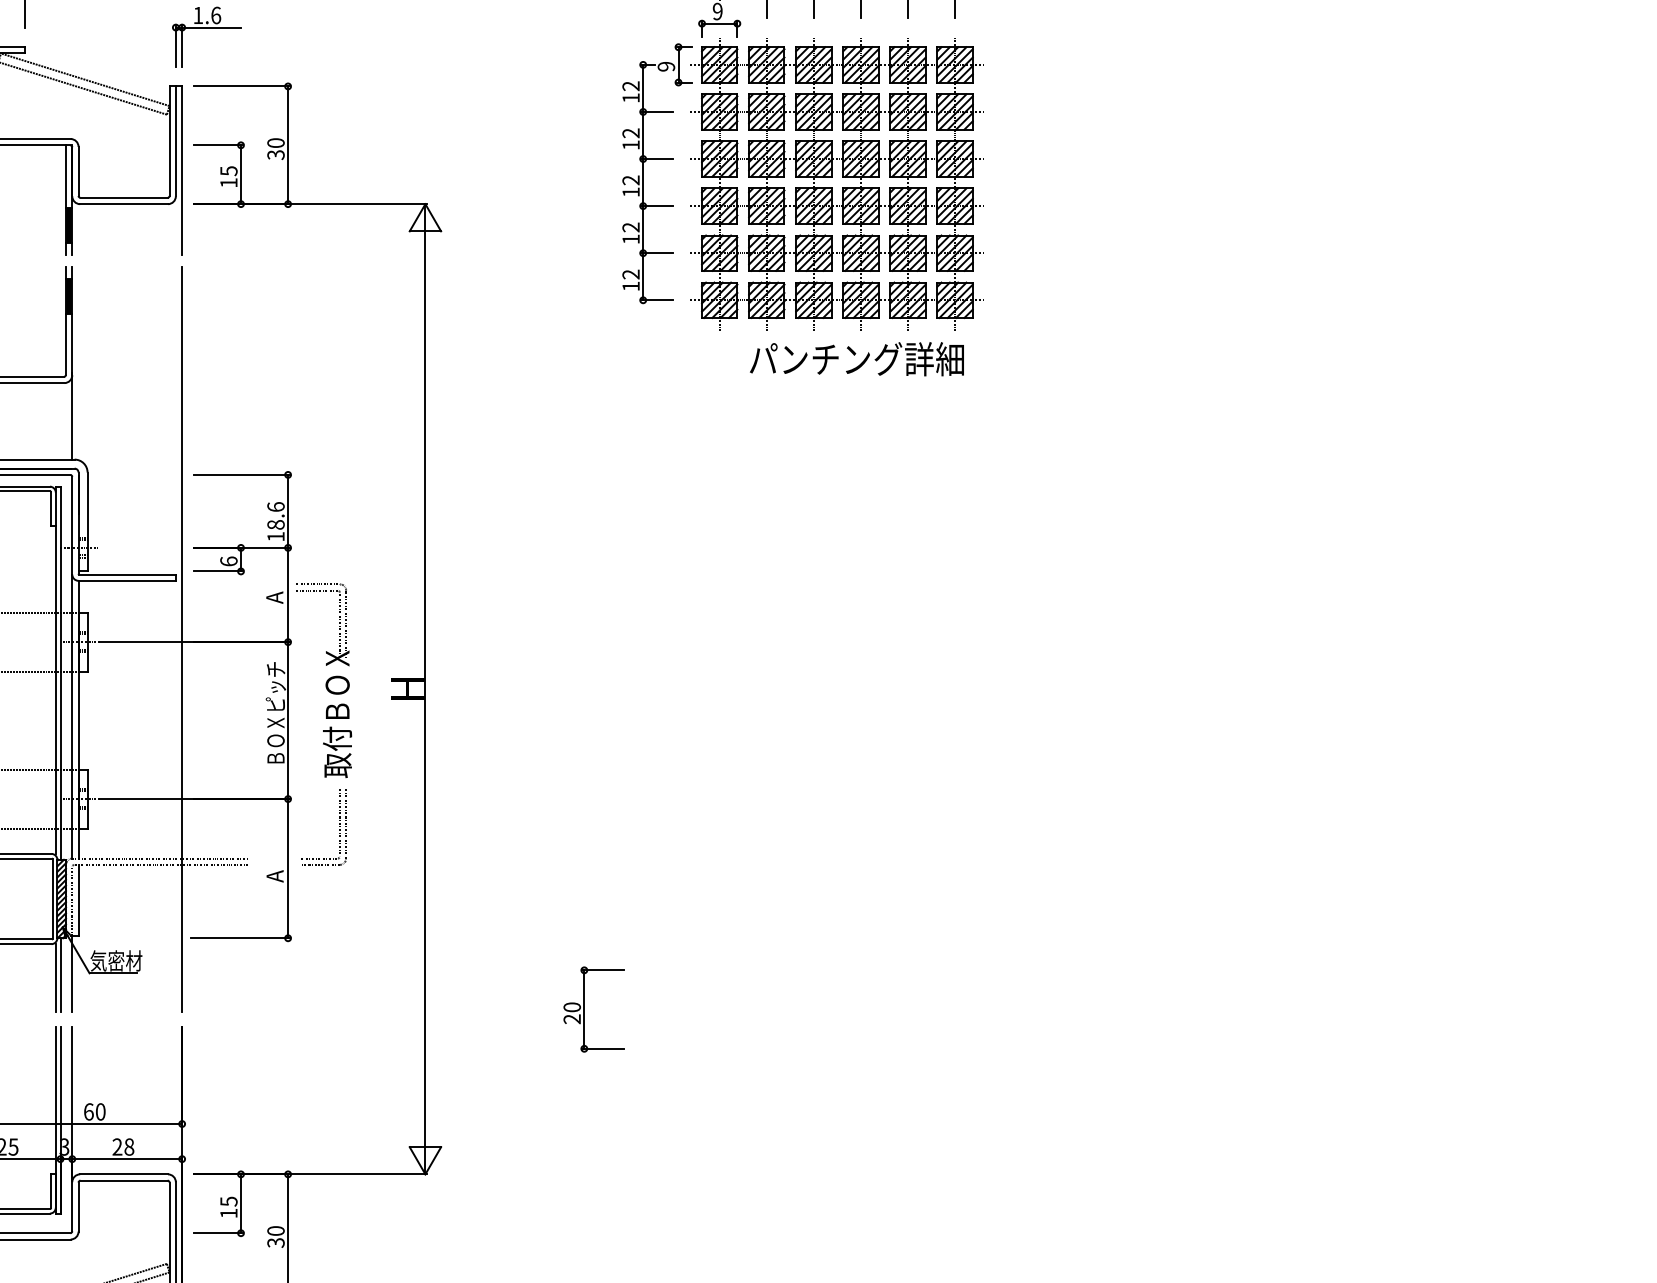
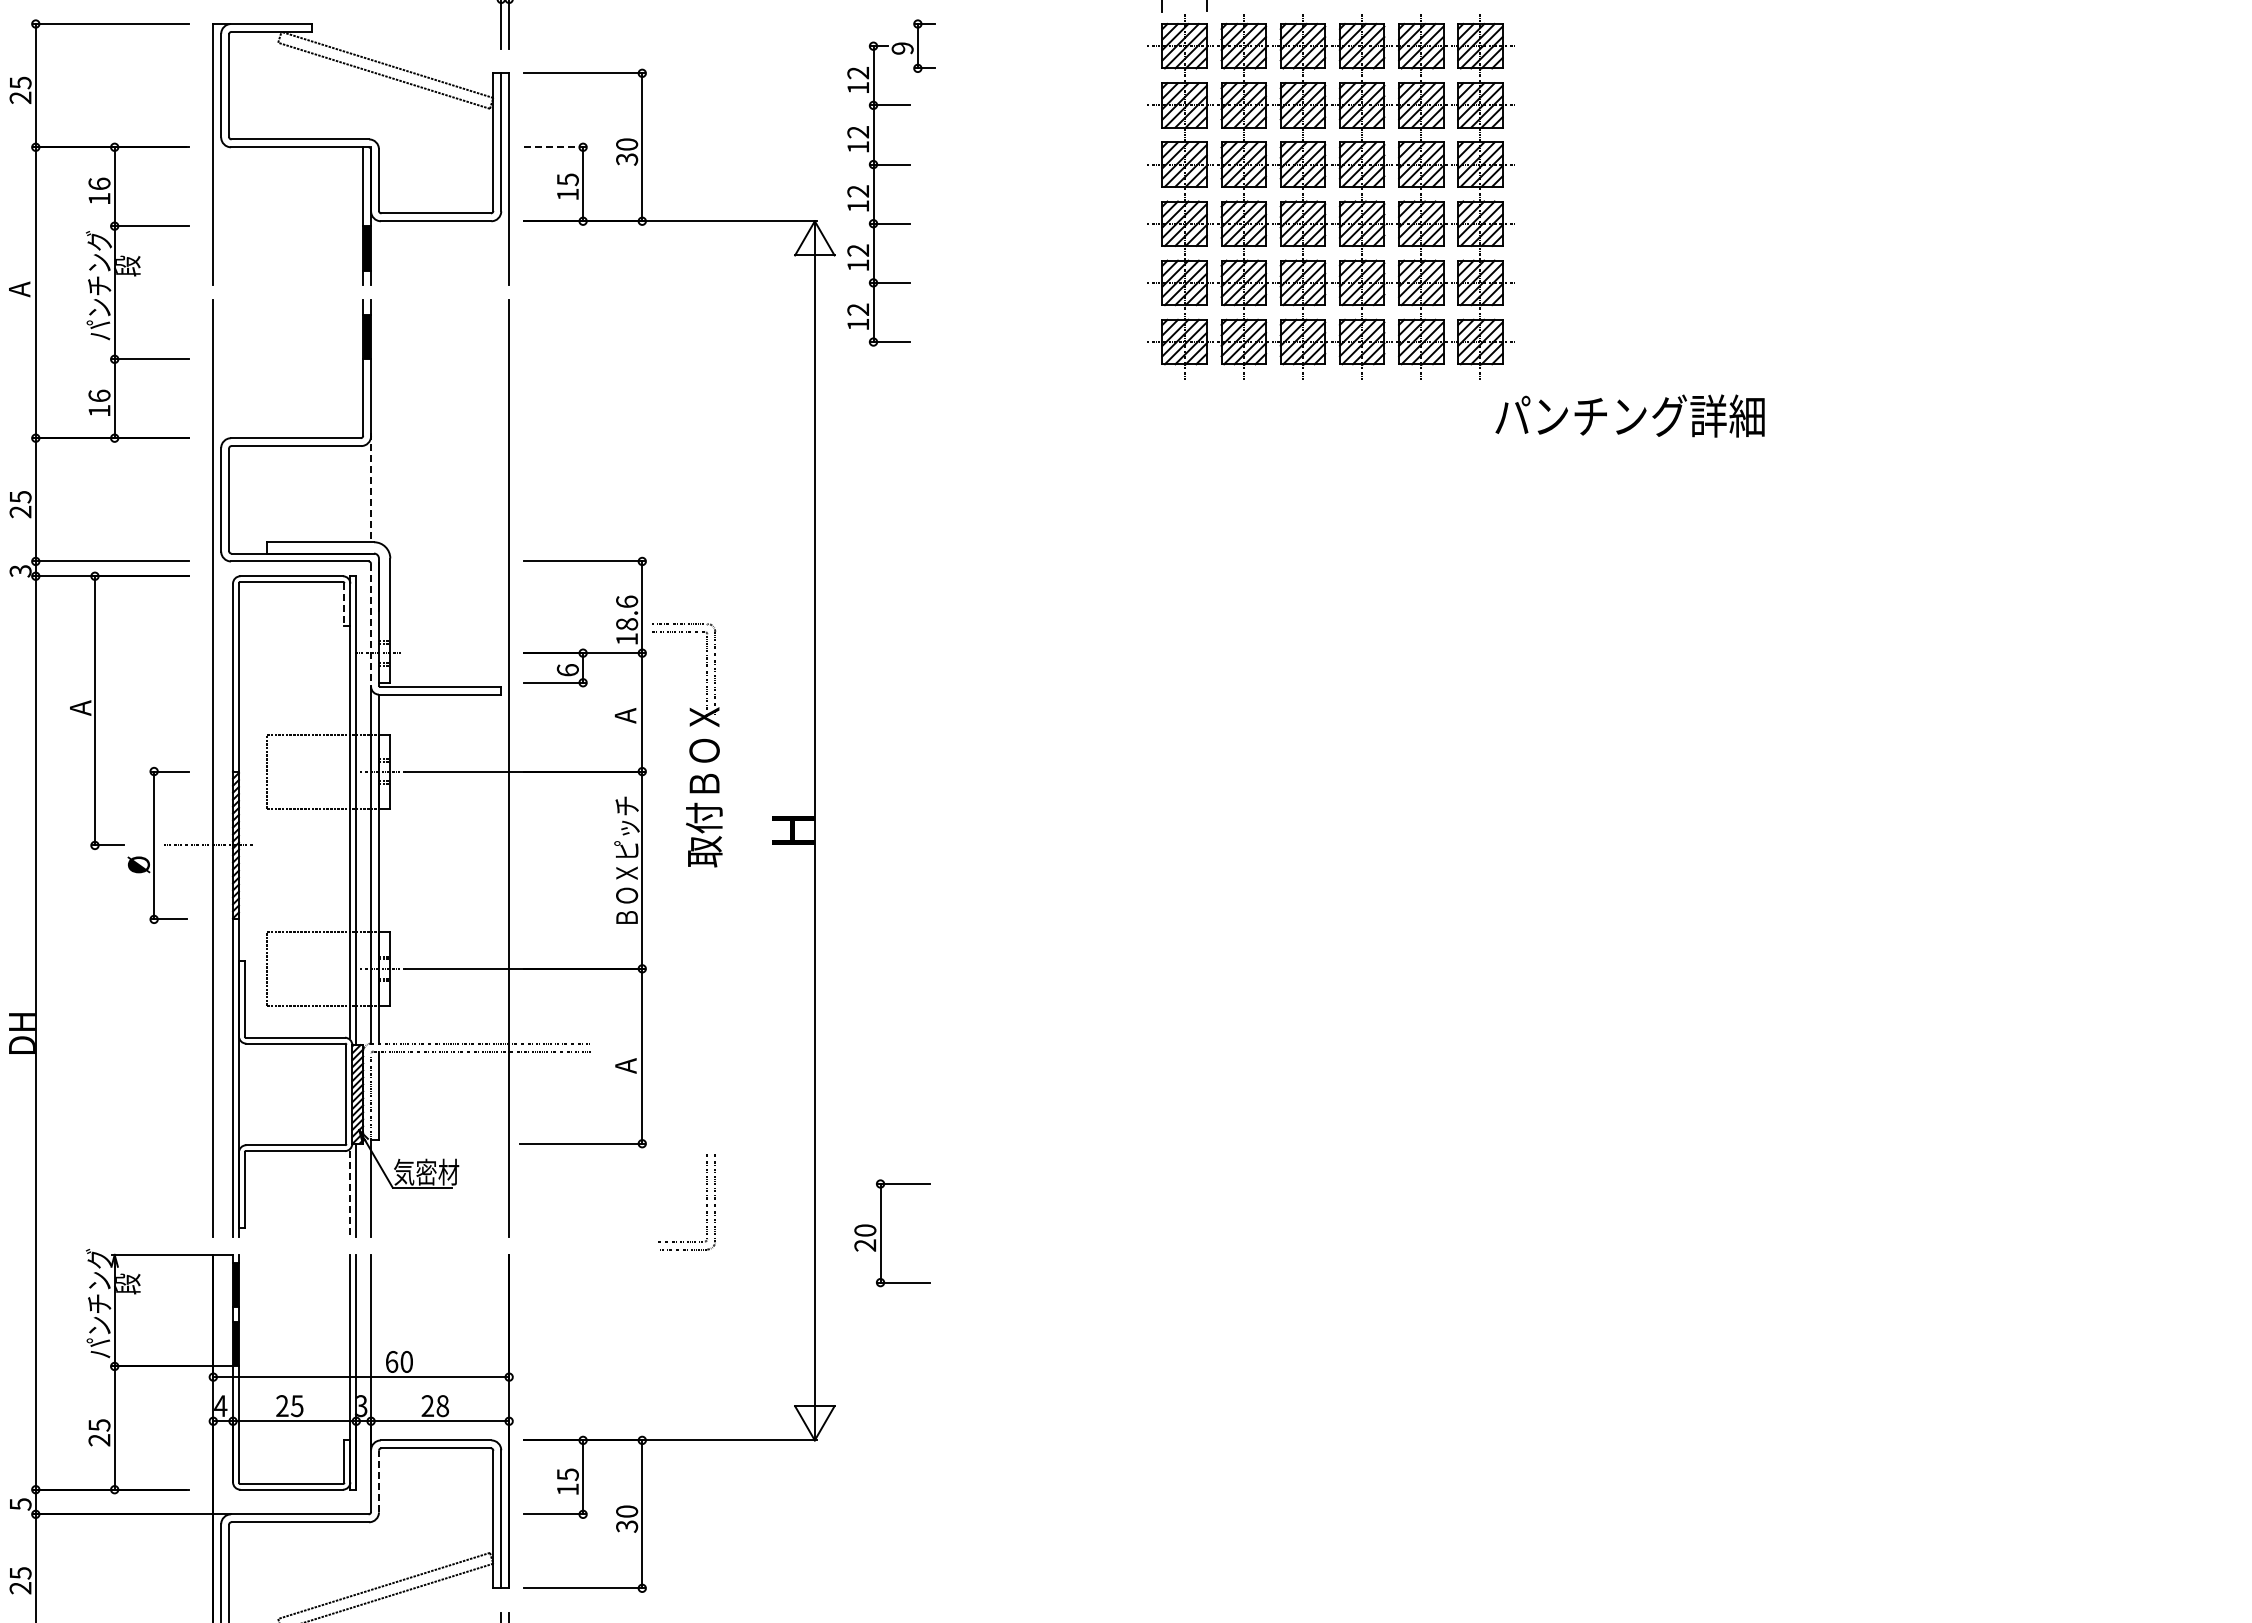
line: (218, 145) -> (554, 147), solid -> dashed
part: (657, 159) -> (891, 165), moved
text: (856, 358) -> (1629, 415), moved
line: (72, 416) -> (371, 488), solid -> dashed
line: (51, 509) -> (344, 604), solid -> dashed
line: (72, 525) -> (371, 625), solid -> dashed
part: (324, 681) -> (687, 745), moved
part: (339, 829) -> (706, 1204), moved
line: (55, 978) -> (350, 1194), solid -> dashed
part: (585, 1009) -> (881, 1233), moved
line: (78, 1207) -> (378, 1481), solid -> dashed

